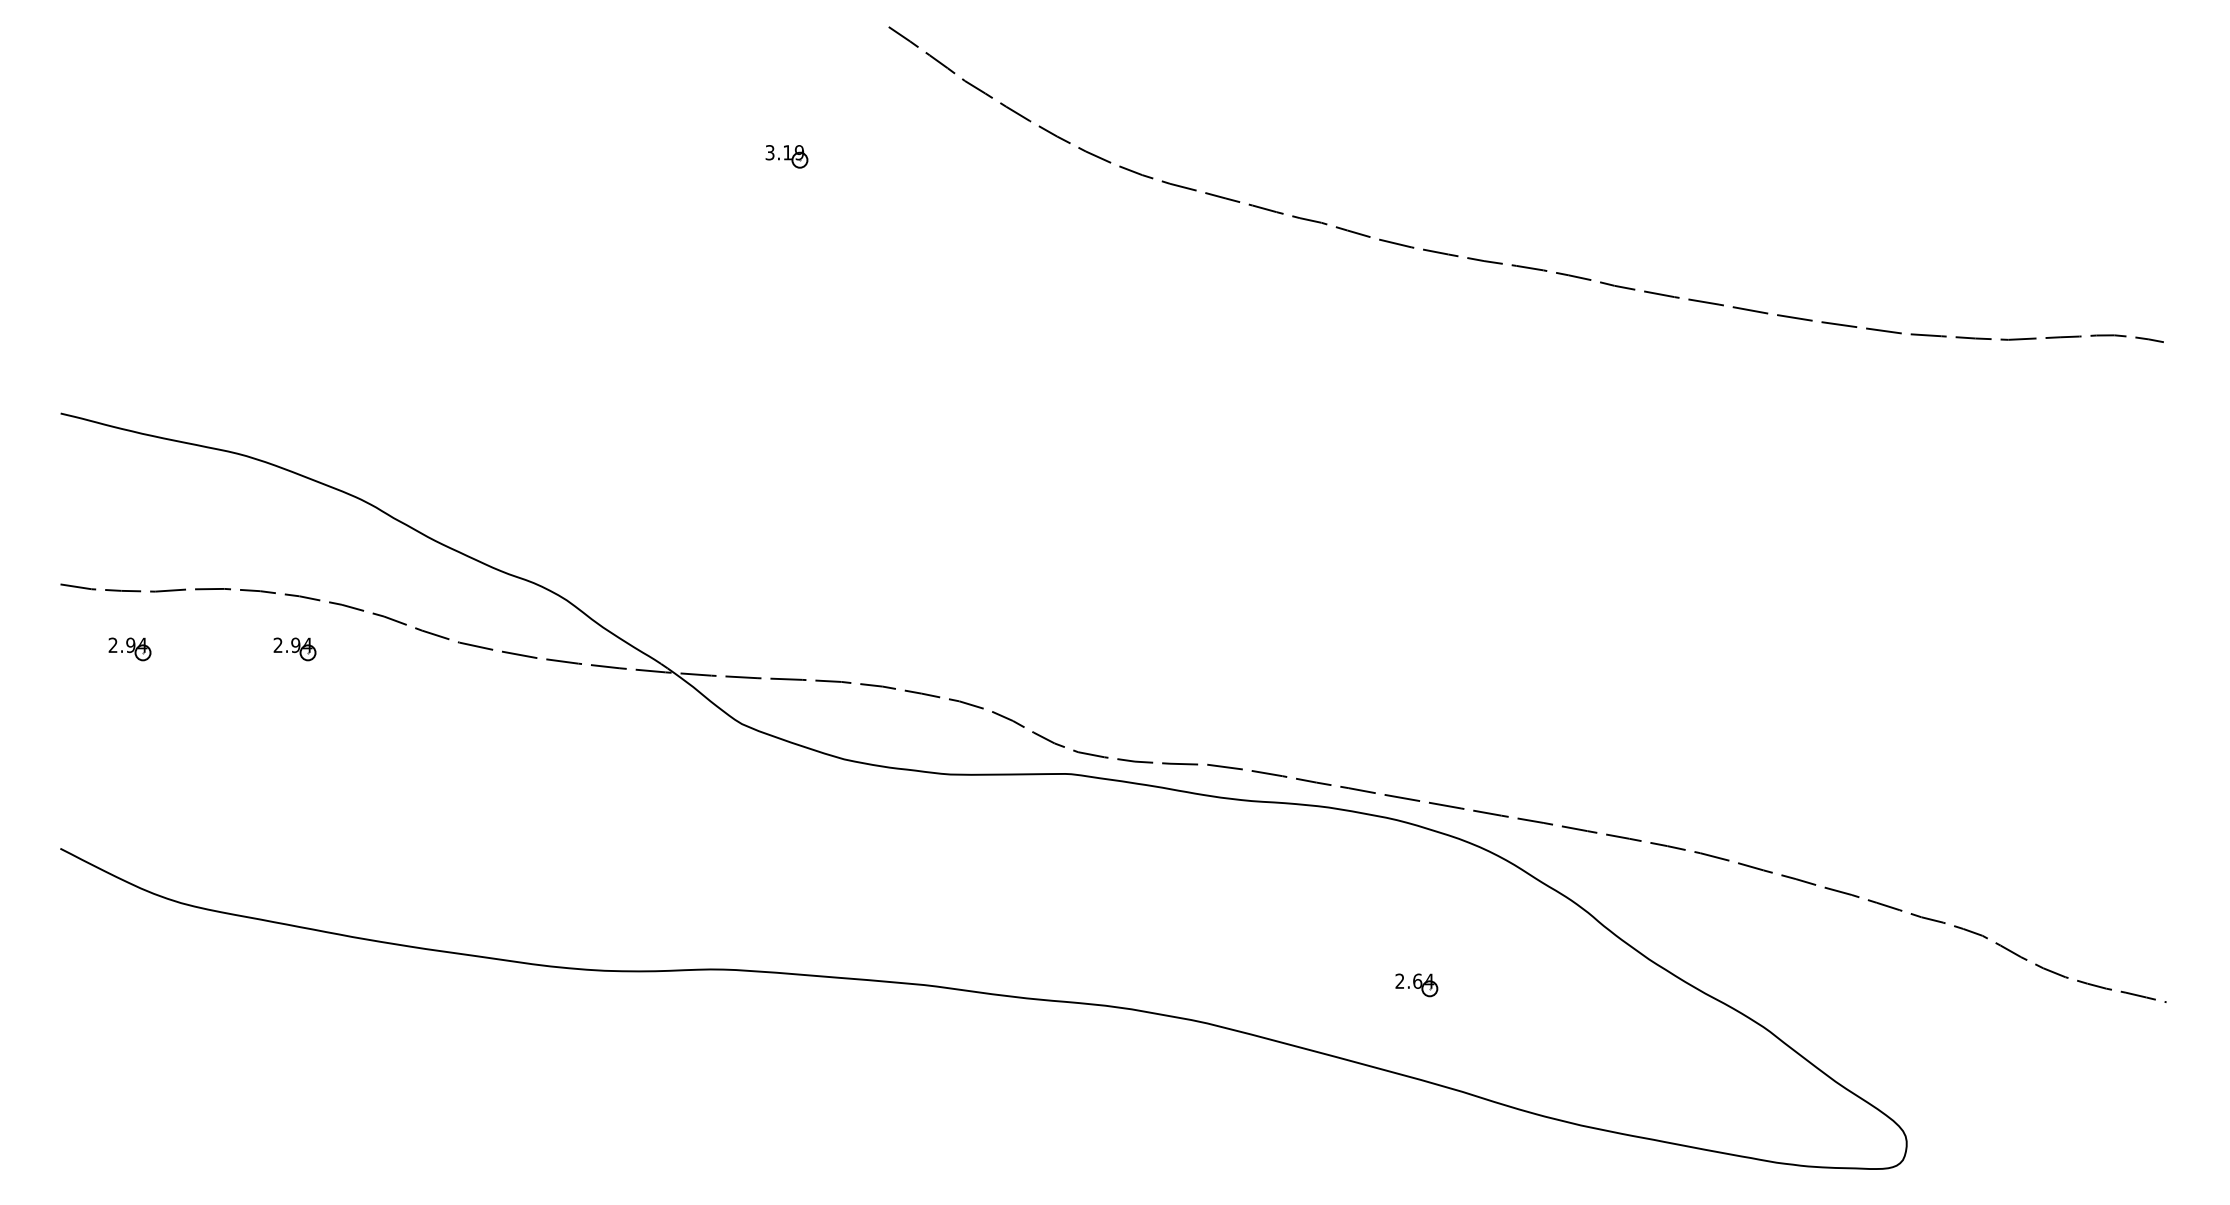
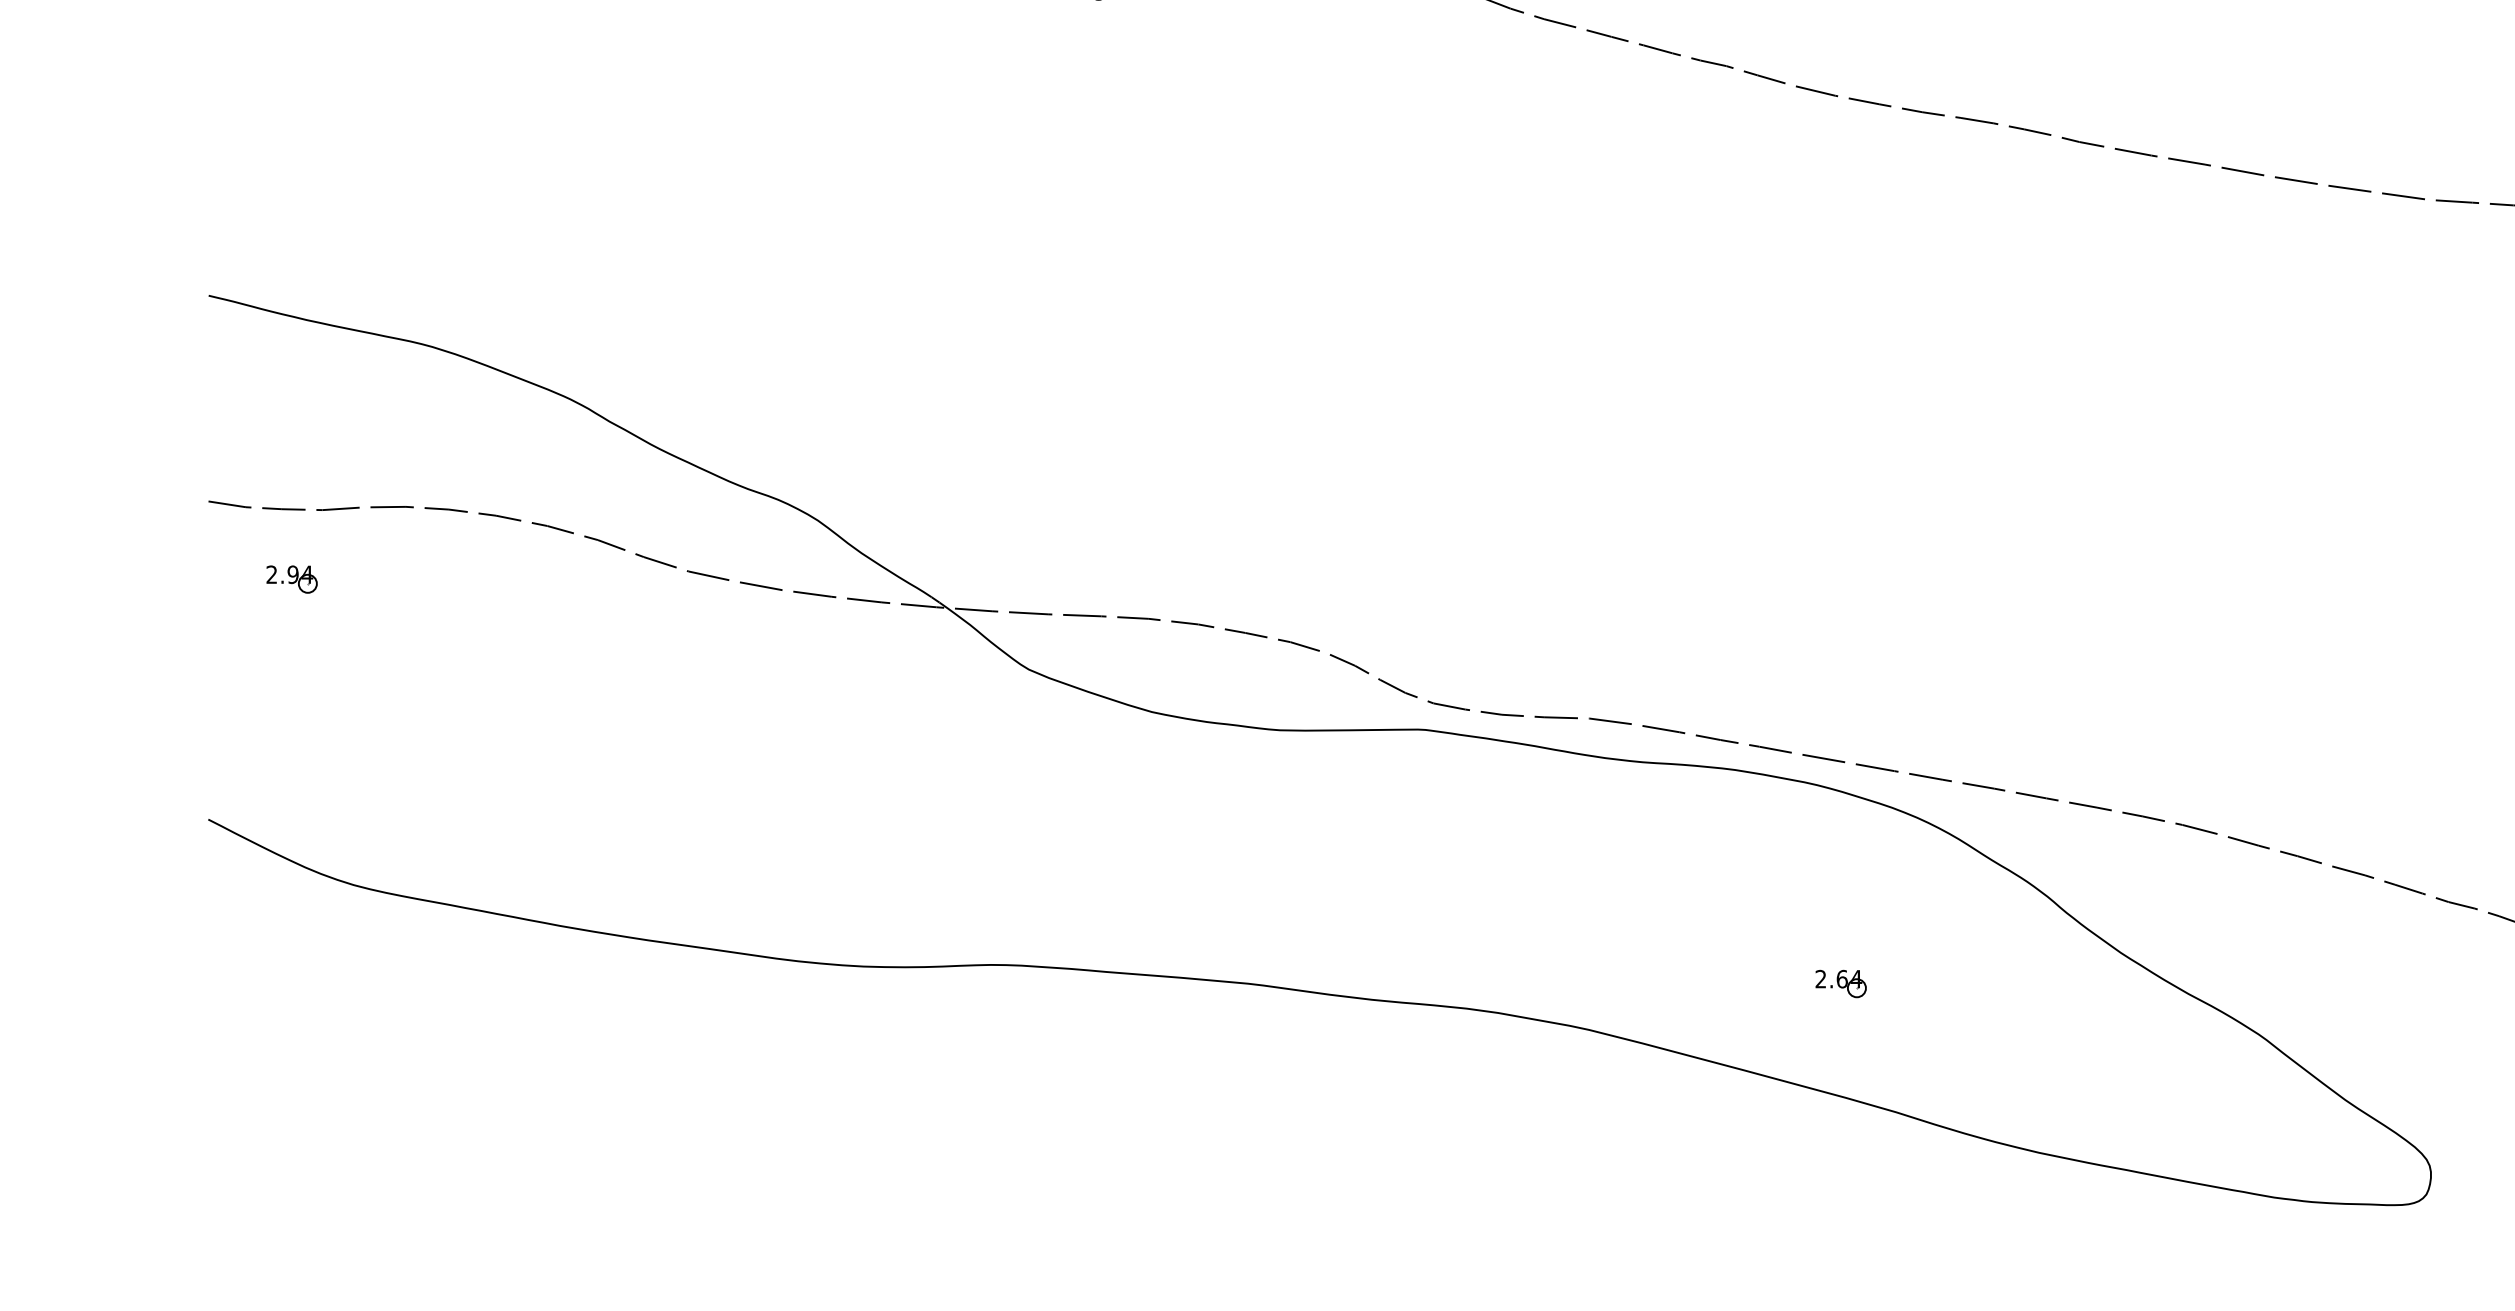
part: (294, 649) -> (490, 579), removed

